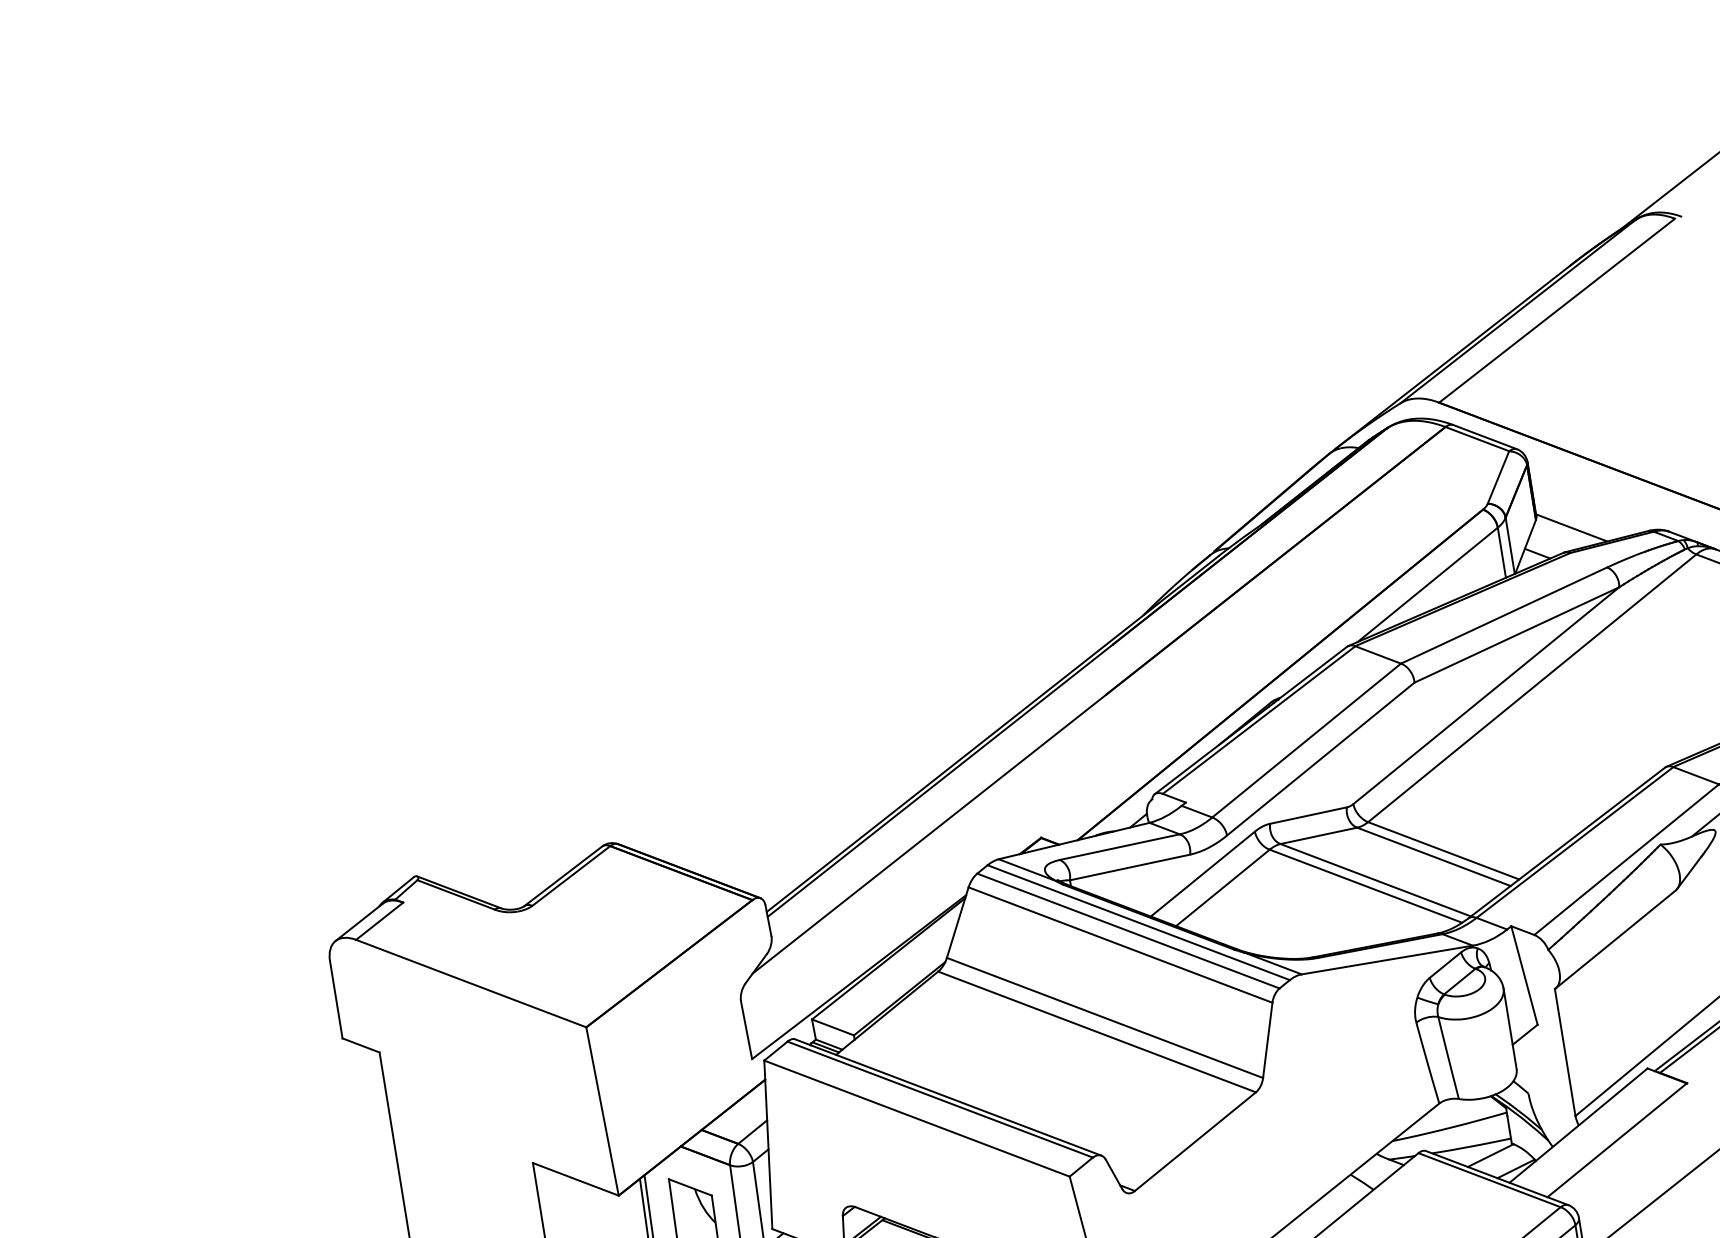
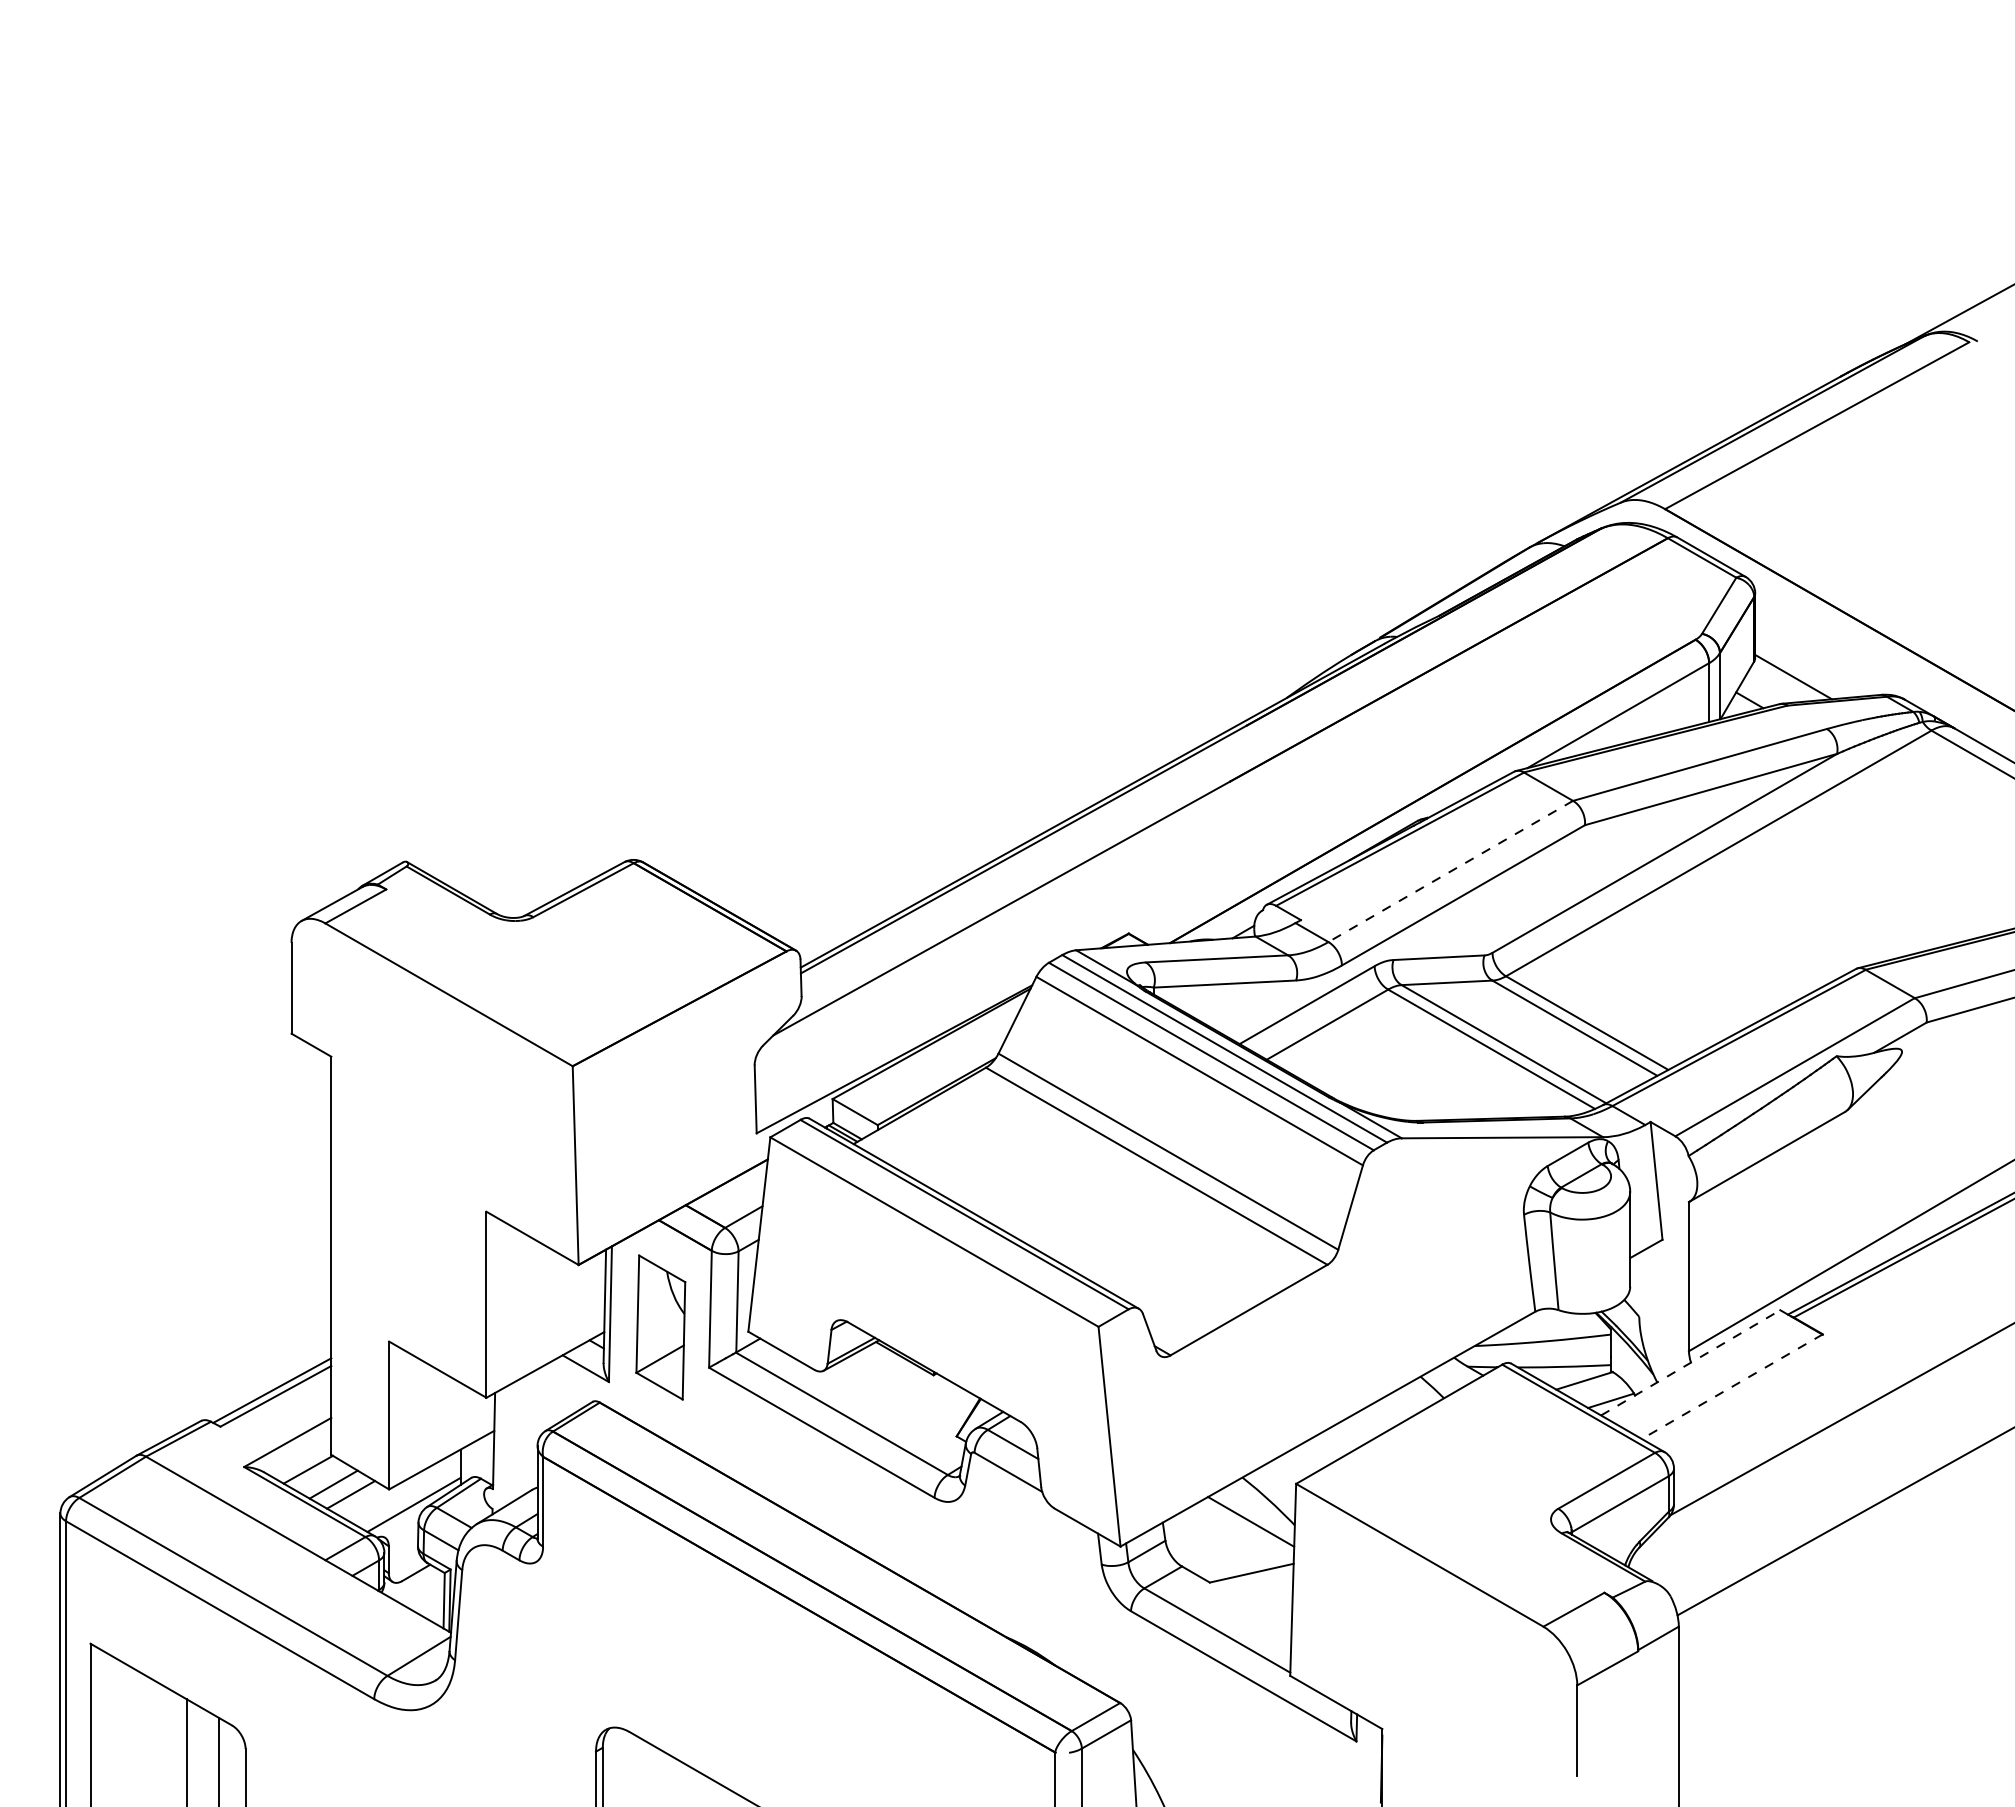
line: (1306, 740) -> (1450, 871), solid -> dashed
line: (1578, 1125) -> (1690, 1362), solid -> dashed
line: (1617, 1140) -> (1732, 1386), solid -> dashed

